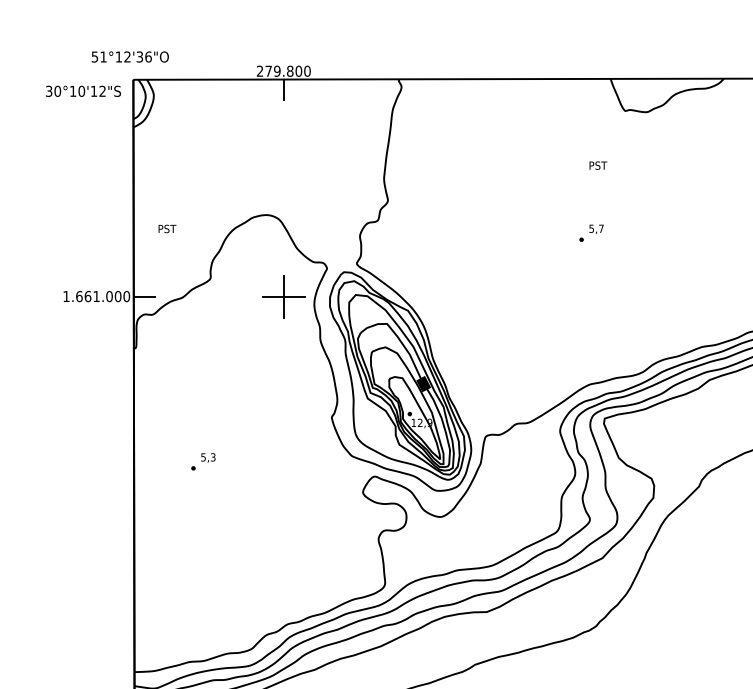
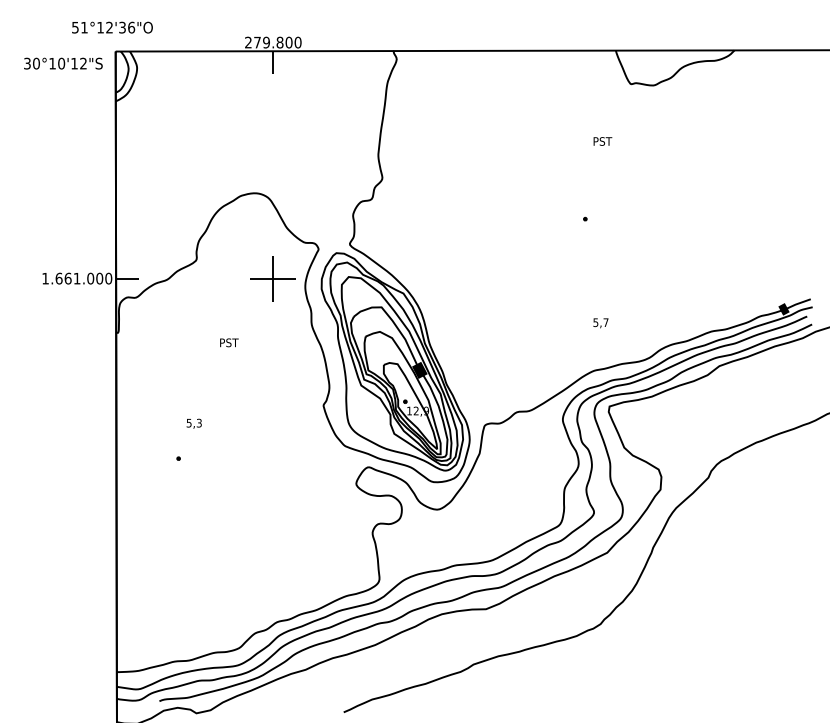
text: (167, 228) -> (229, 342), moved
text: (596, 229) -> (600, 323), moved
text: (207, 457) -> (193, 423), moved

